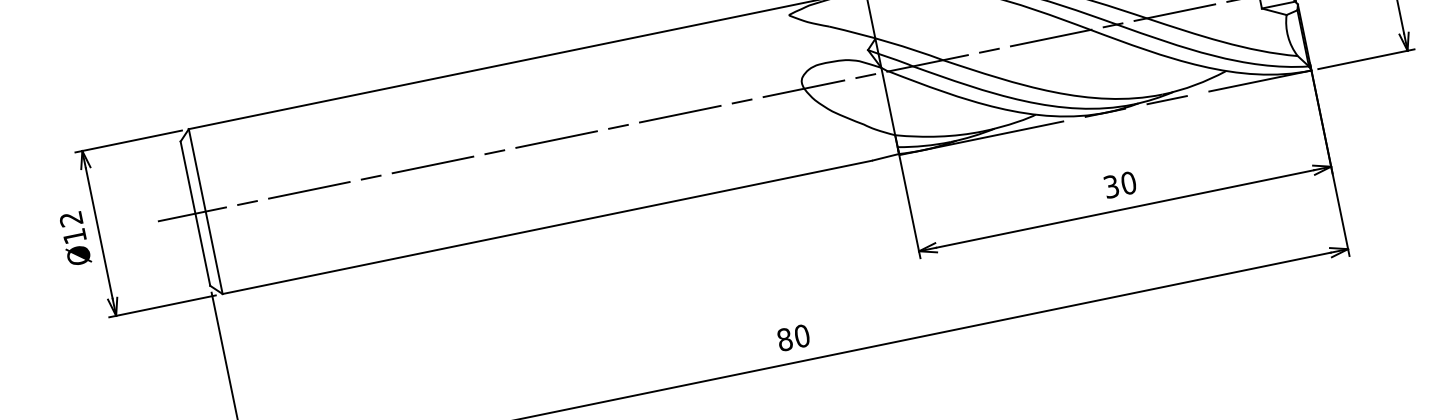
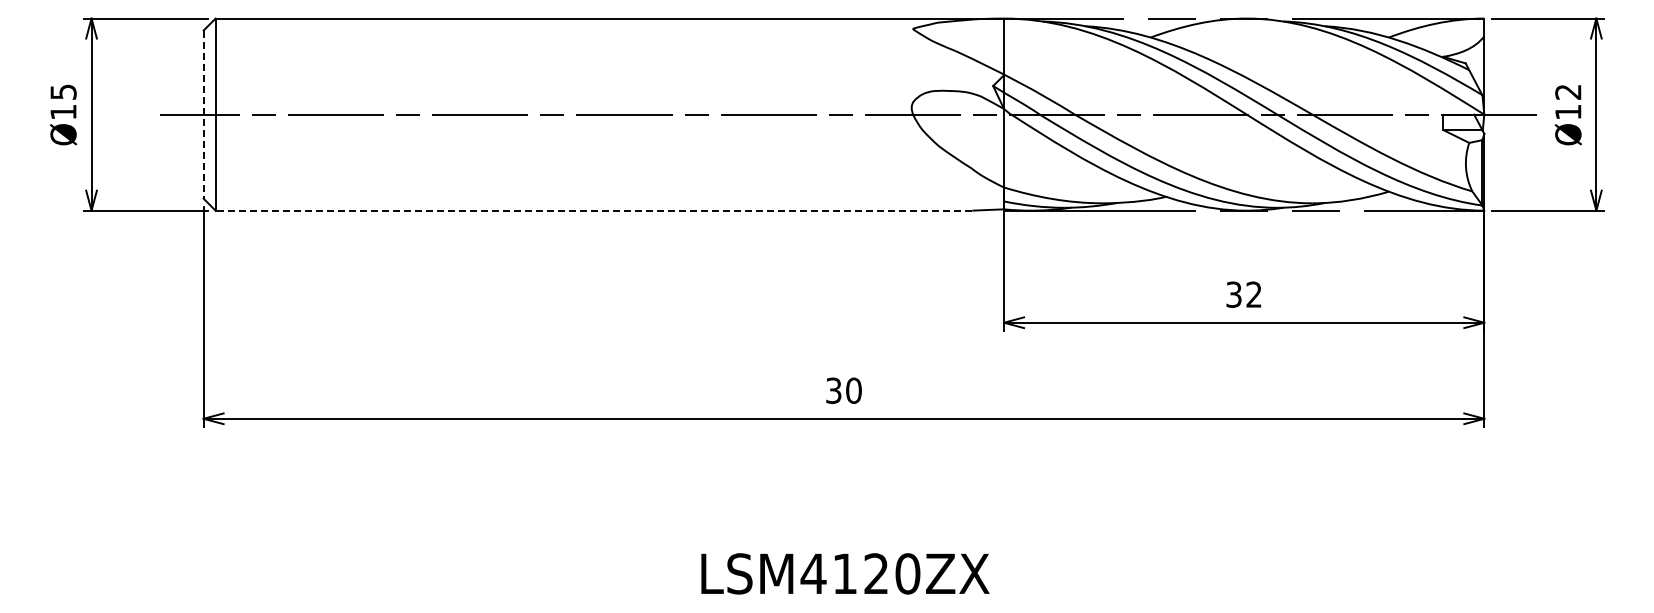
text: (1128, 182) -> (1254, 294), 30 -> 32
line: (195, 214) -> (203, 115), solid -> dashed
text: (71, 218) -> (63, 91), Ø12 -> Ø15
line: (546, 227) -> (593, 210), solid -> dashed
text: (784, 339) -> (833, 390), 80 -> 30

